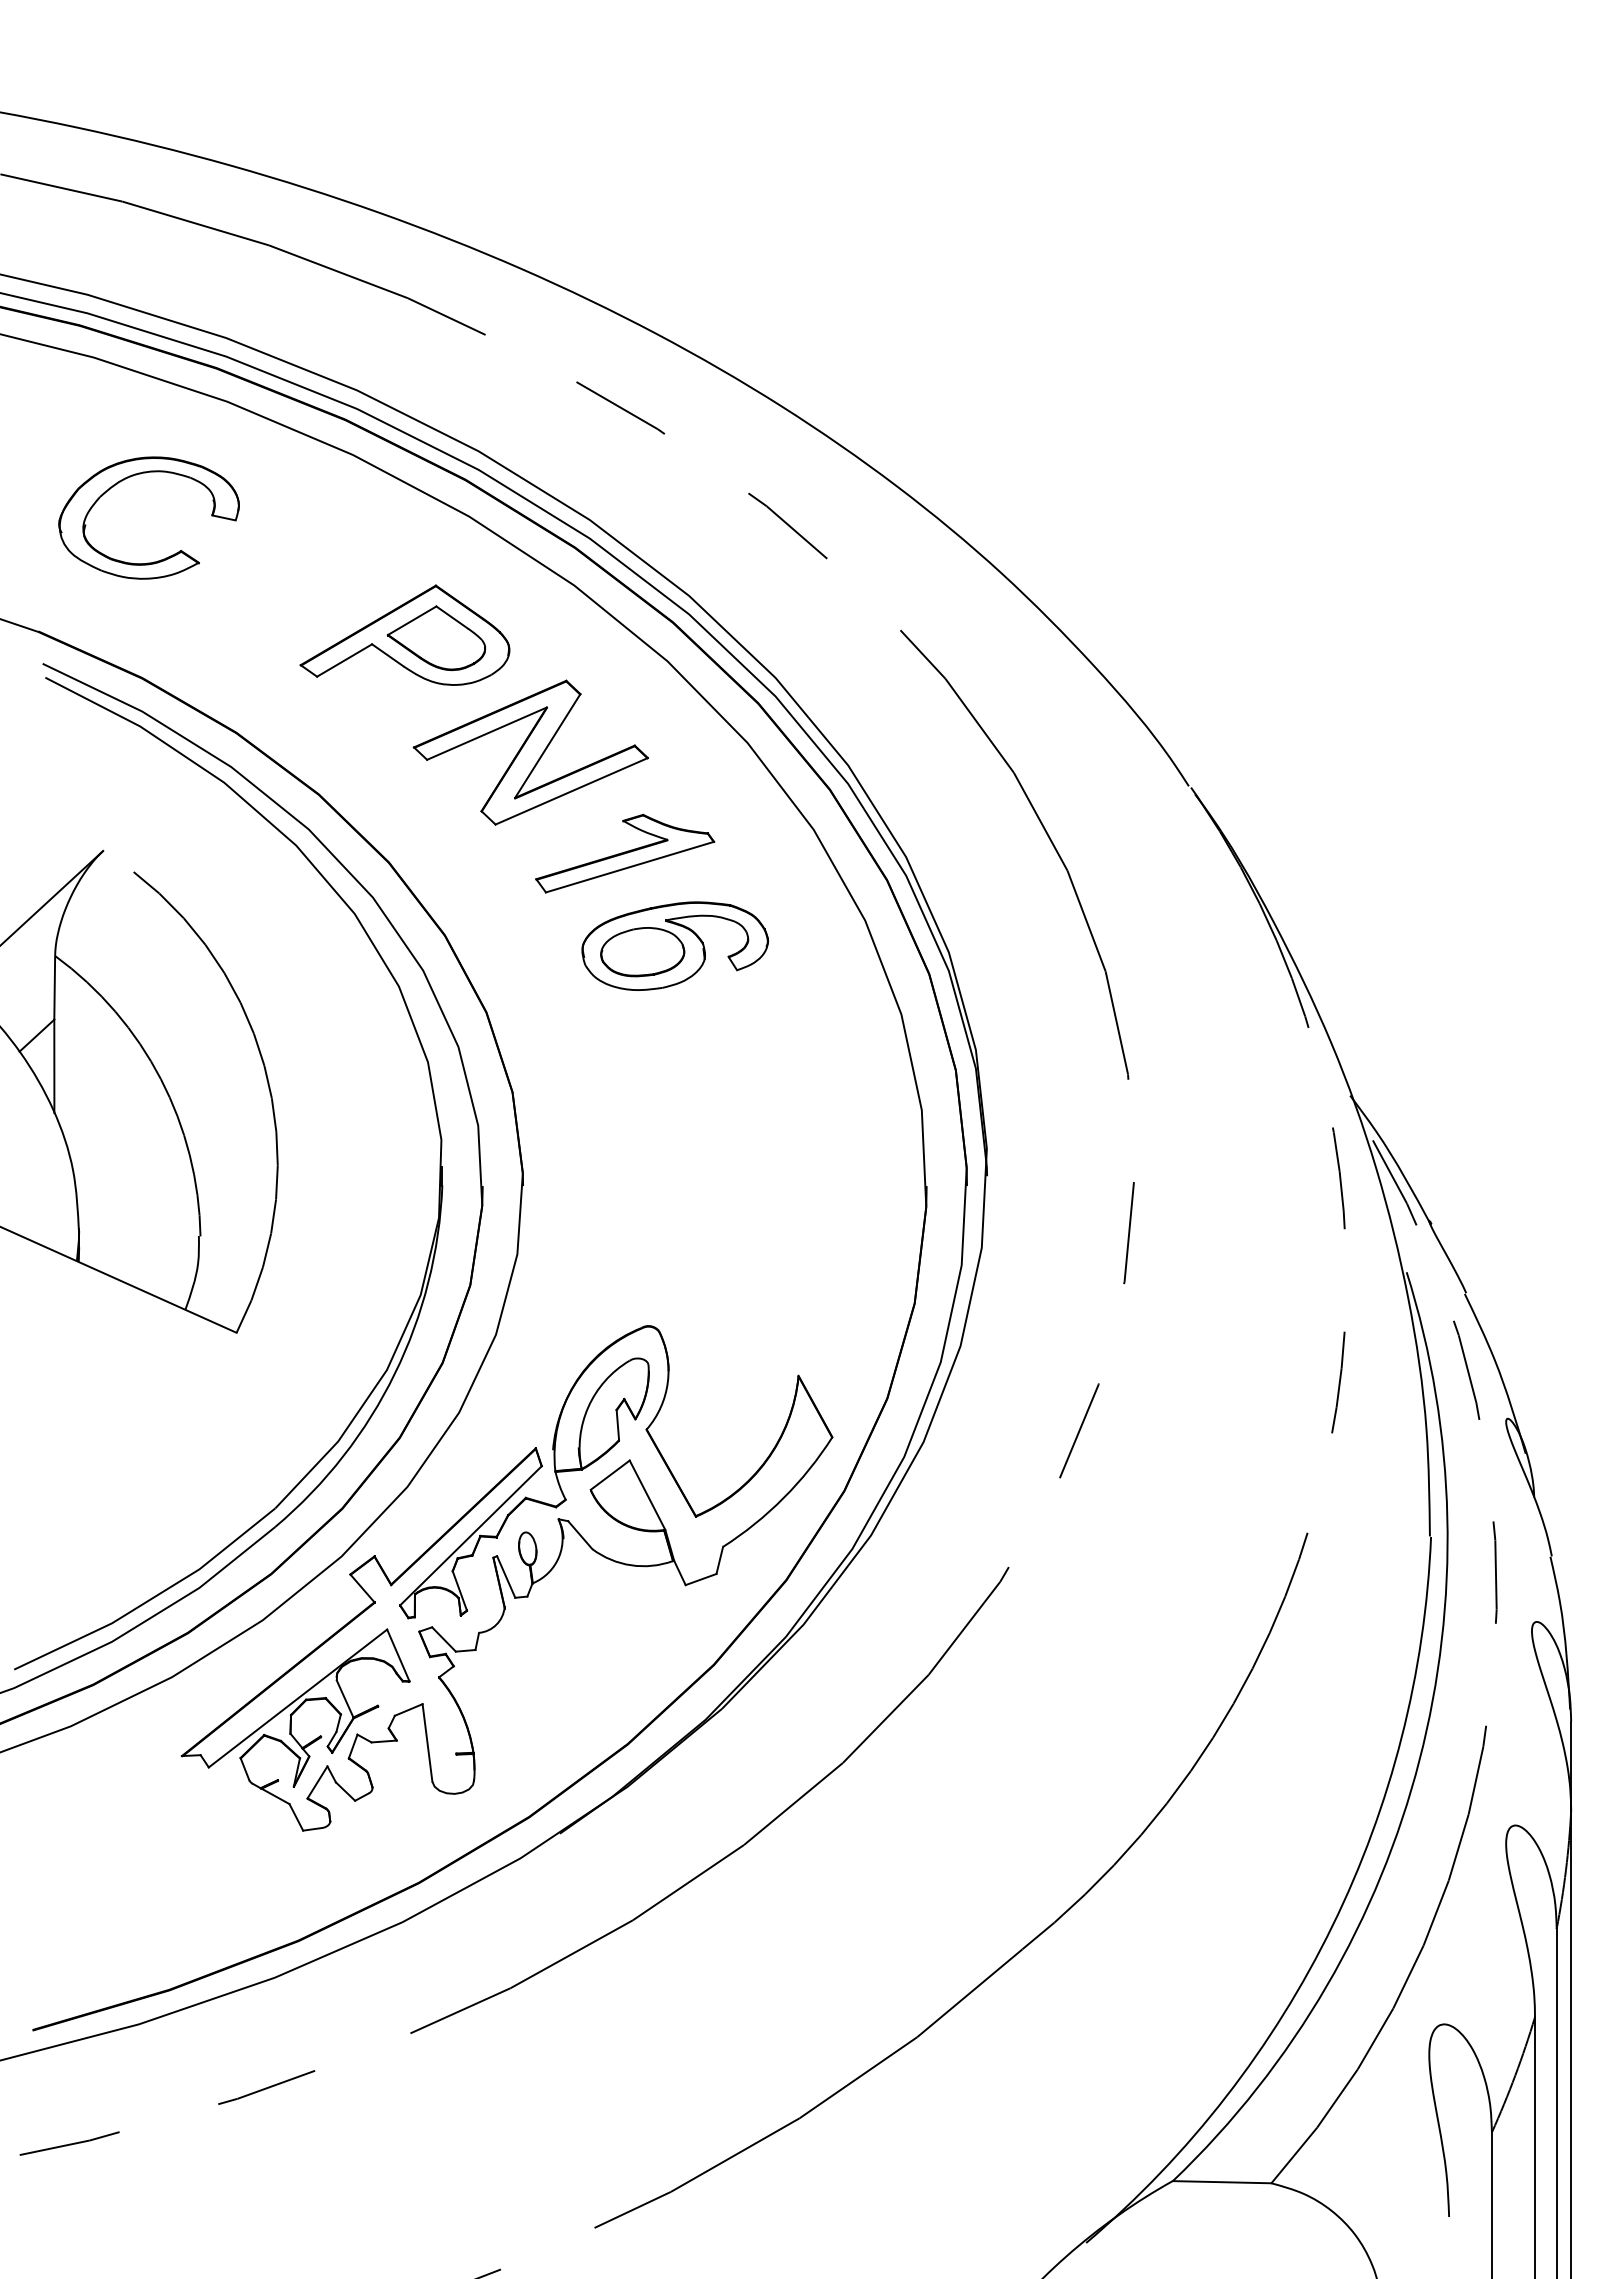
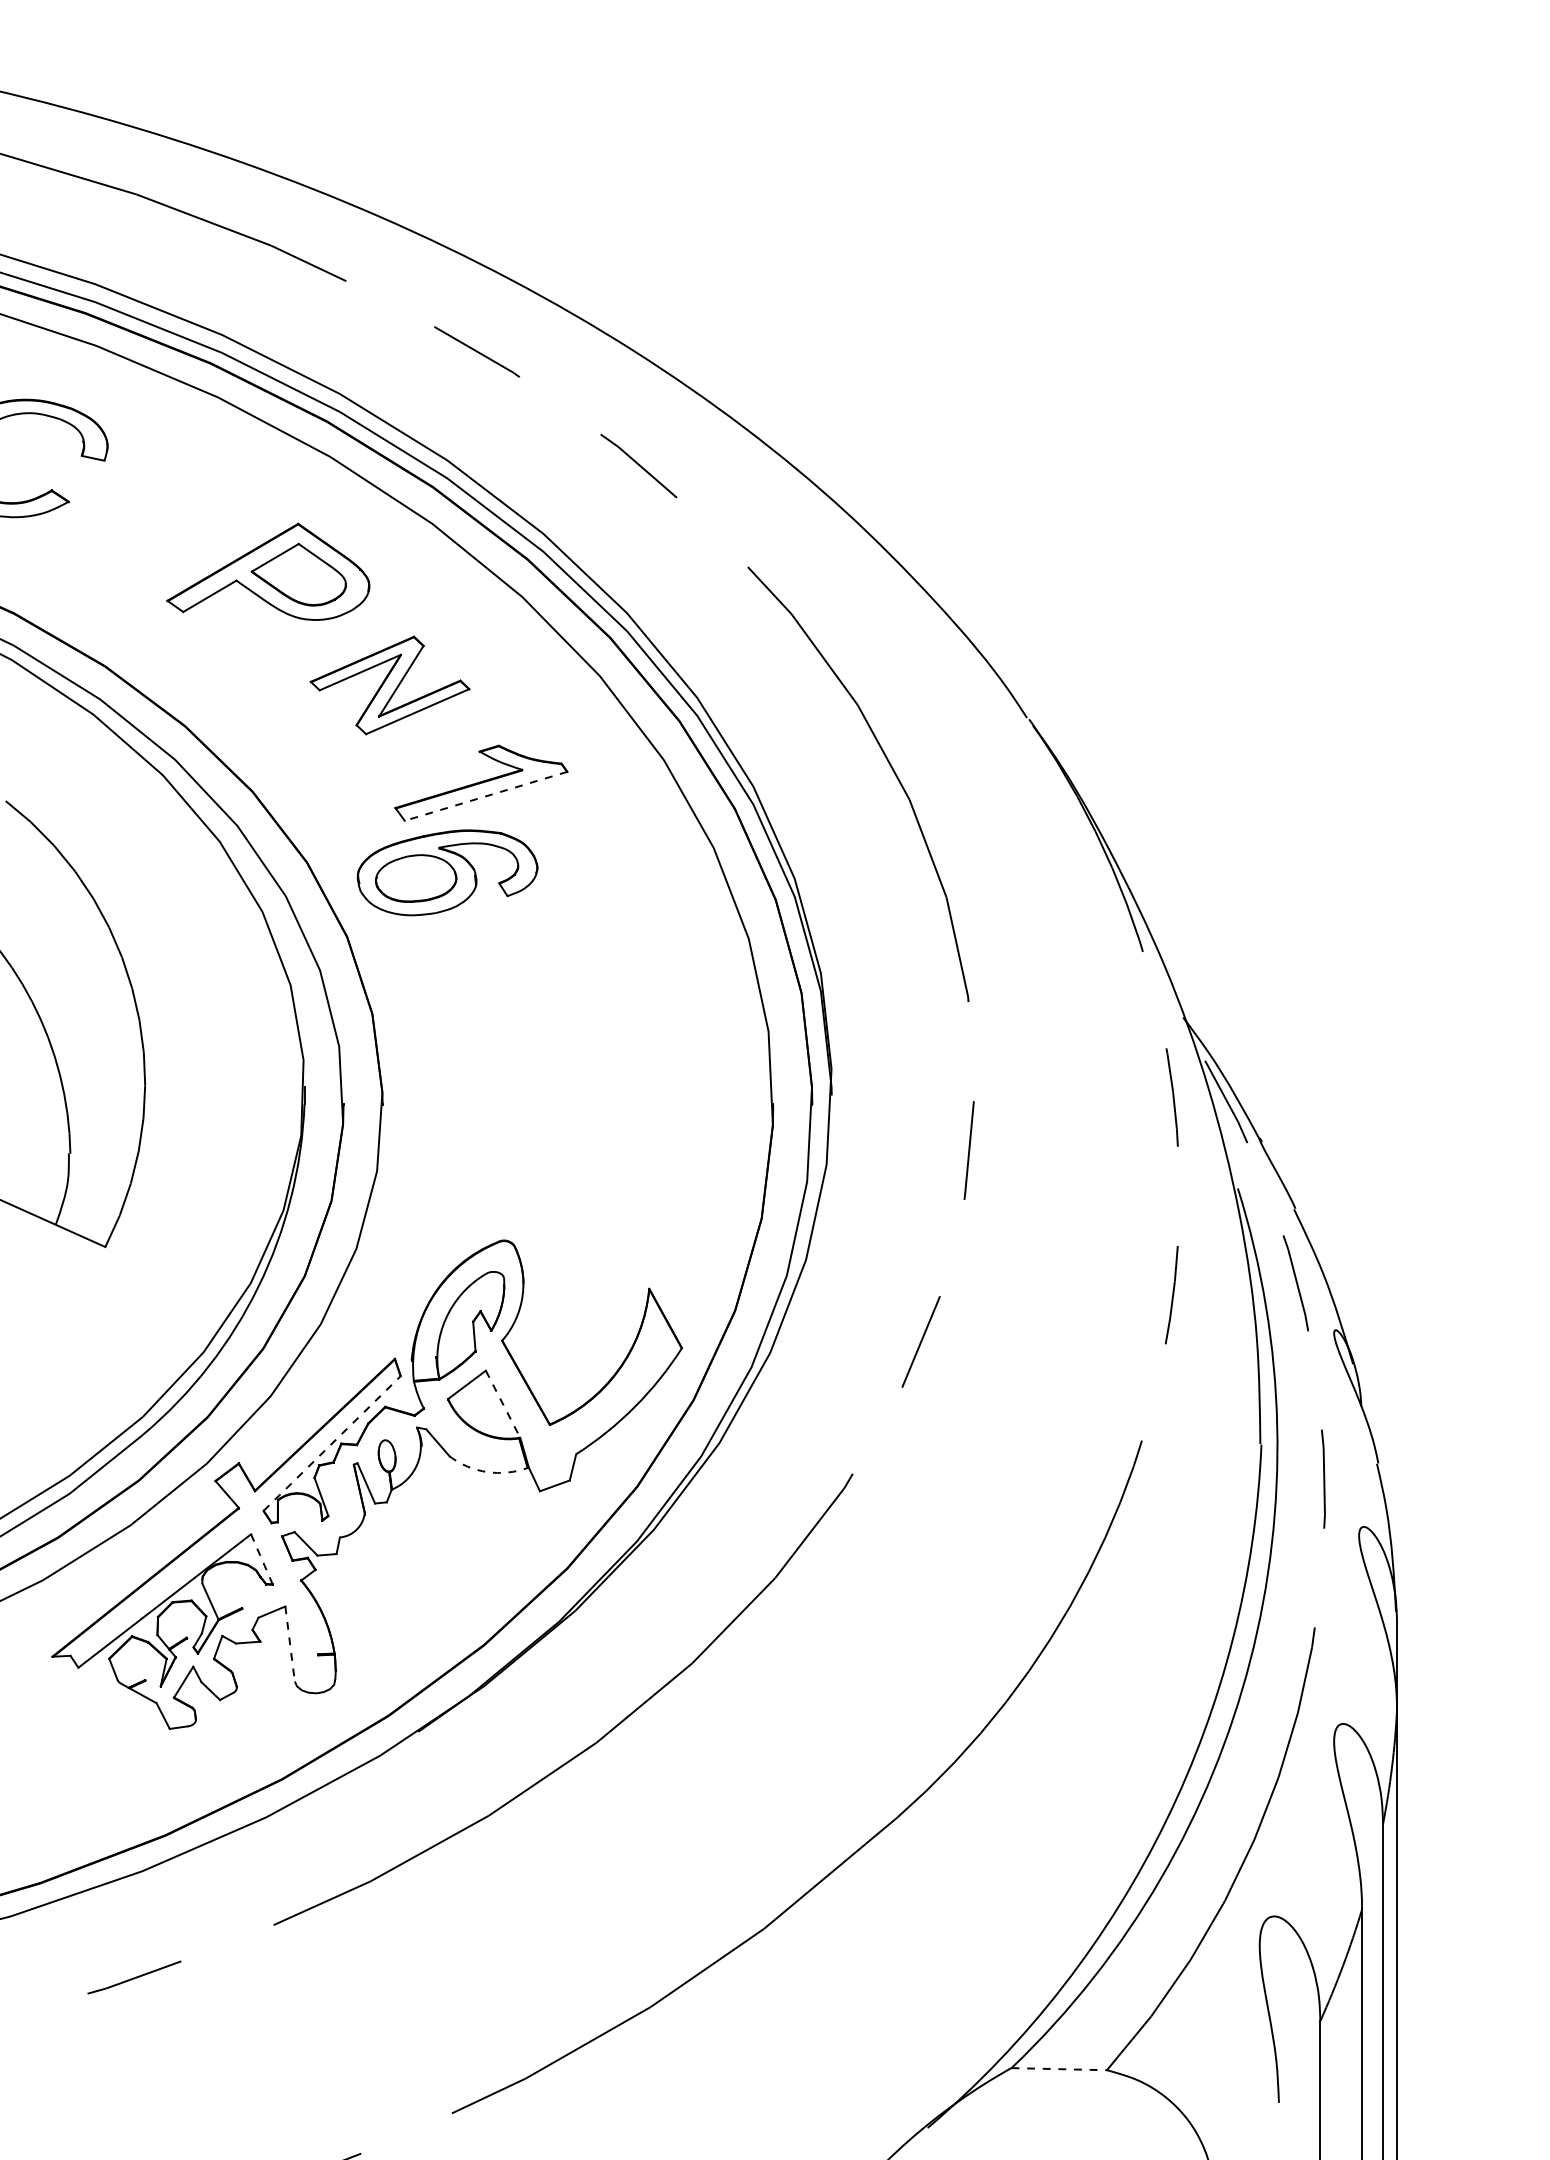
part: (530, 752) -> (389, 685), size x0.7
line: (630, 867) -> (486, 796), solid -> dashed
part: (674, 945) -> (446, 872), moved
line: (647, 1495) -> (503, 1404), solid -> dashed
line: (471, 1535) -> (332, 1443), solid -> dashed
arc: (631, 1565) -> (487, 1472), solid -> dashed
line: (398, 1655) -> (262, 1559), solid -> dashed
line: (427, 1743) -> (290, 1644), solid -> dashed
line: (1222, 2182) -> (1059, 2069), solid -> dashed

